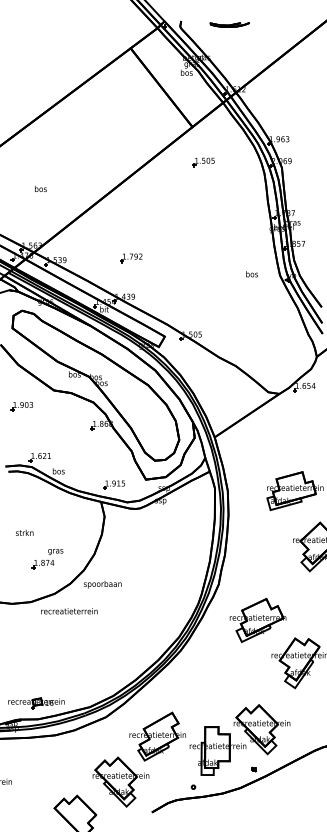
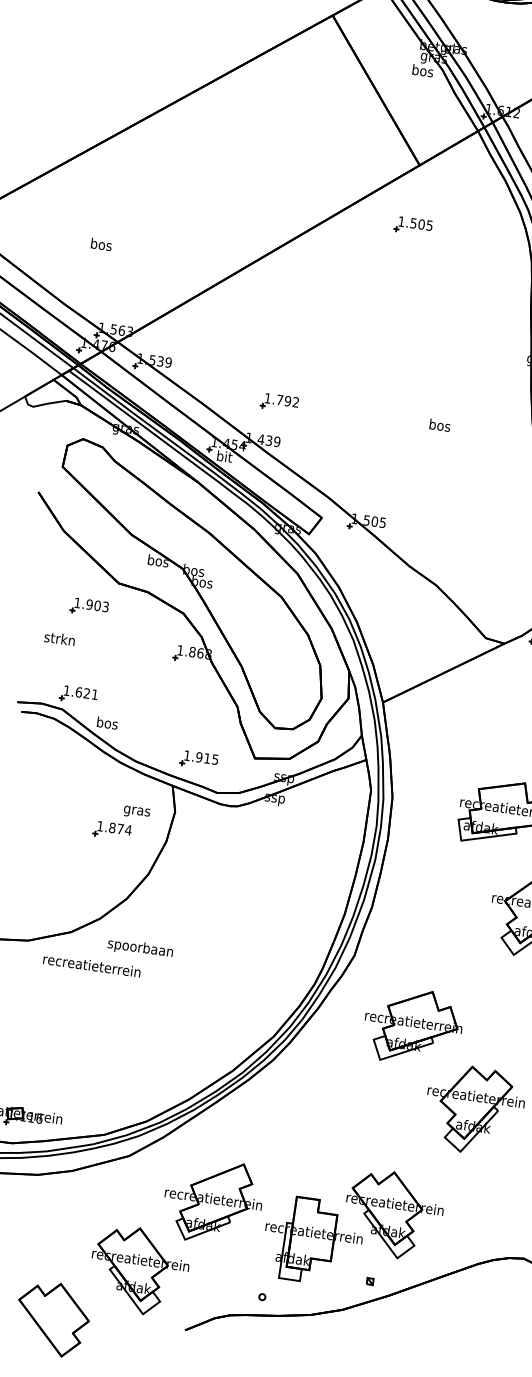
part: (203, 162) -> (412, 226), moved
text: (40, 189) -> (100, 245), moved
part: (131, 258) -> (279, 403), moved
text: (251, 274) -> (438, 425), moved
part: (21, 406) -> (88, 607), moved
text: (24, 532) -> (59, 638), moved
part: (47, 559) -> (120, 823), moved
text: (102, 584) -> (140, 948), moved

